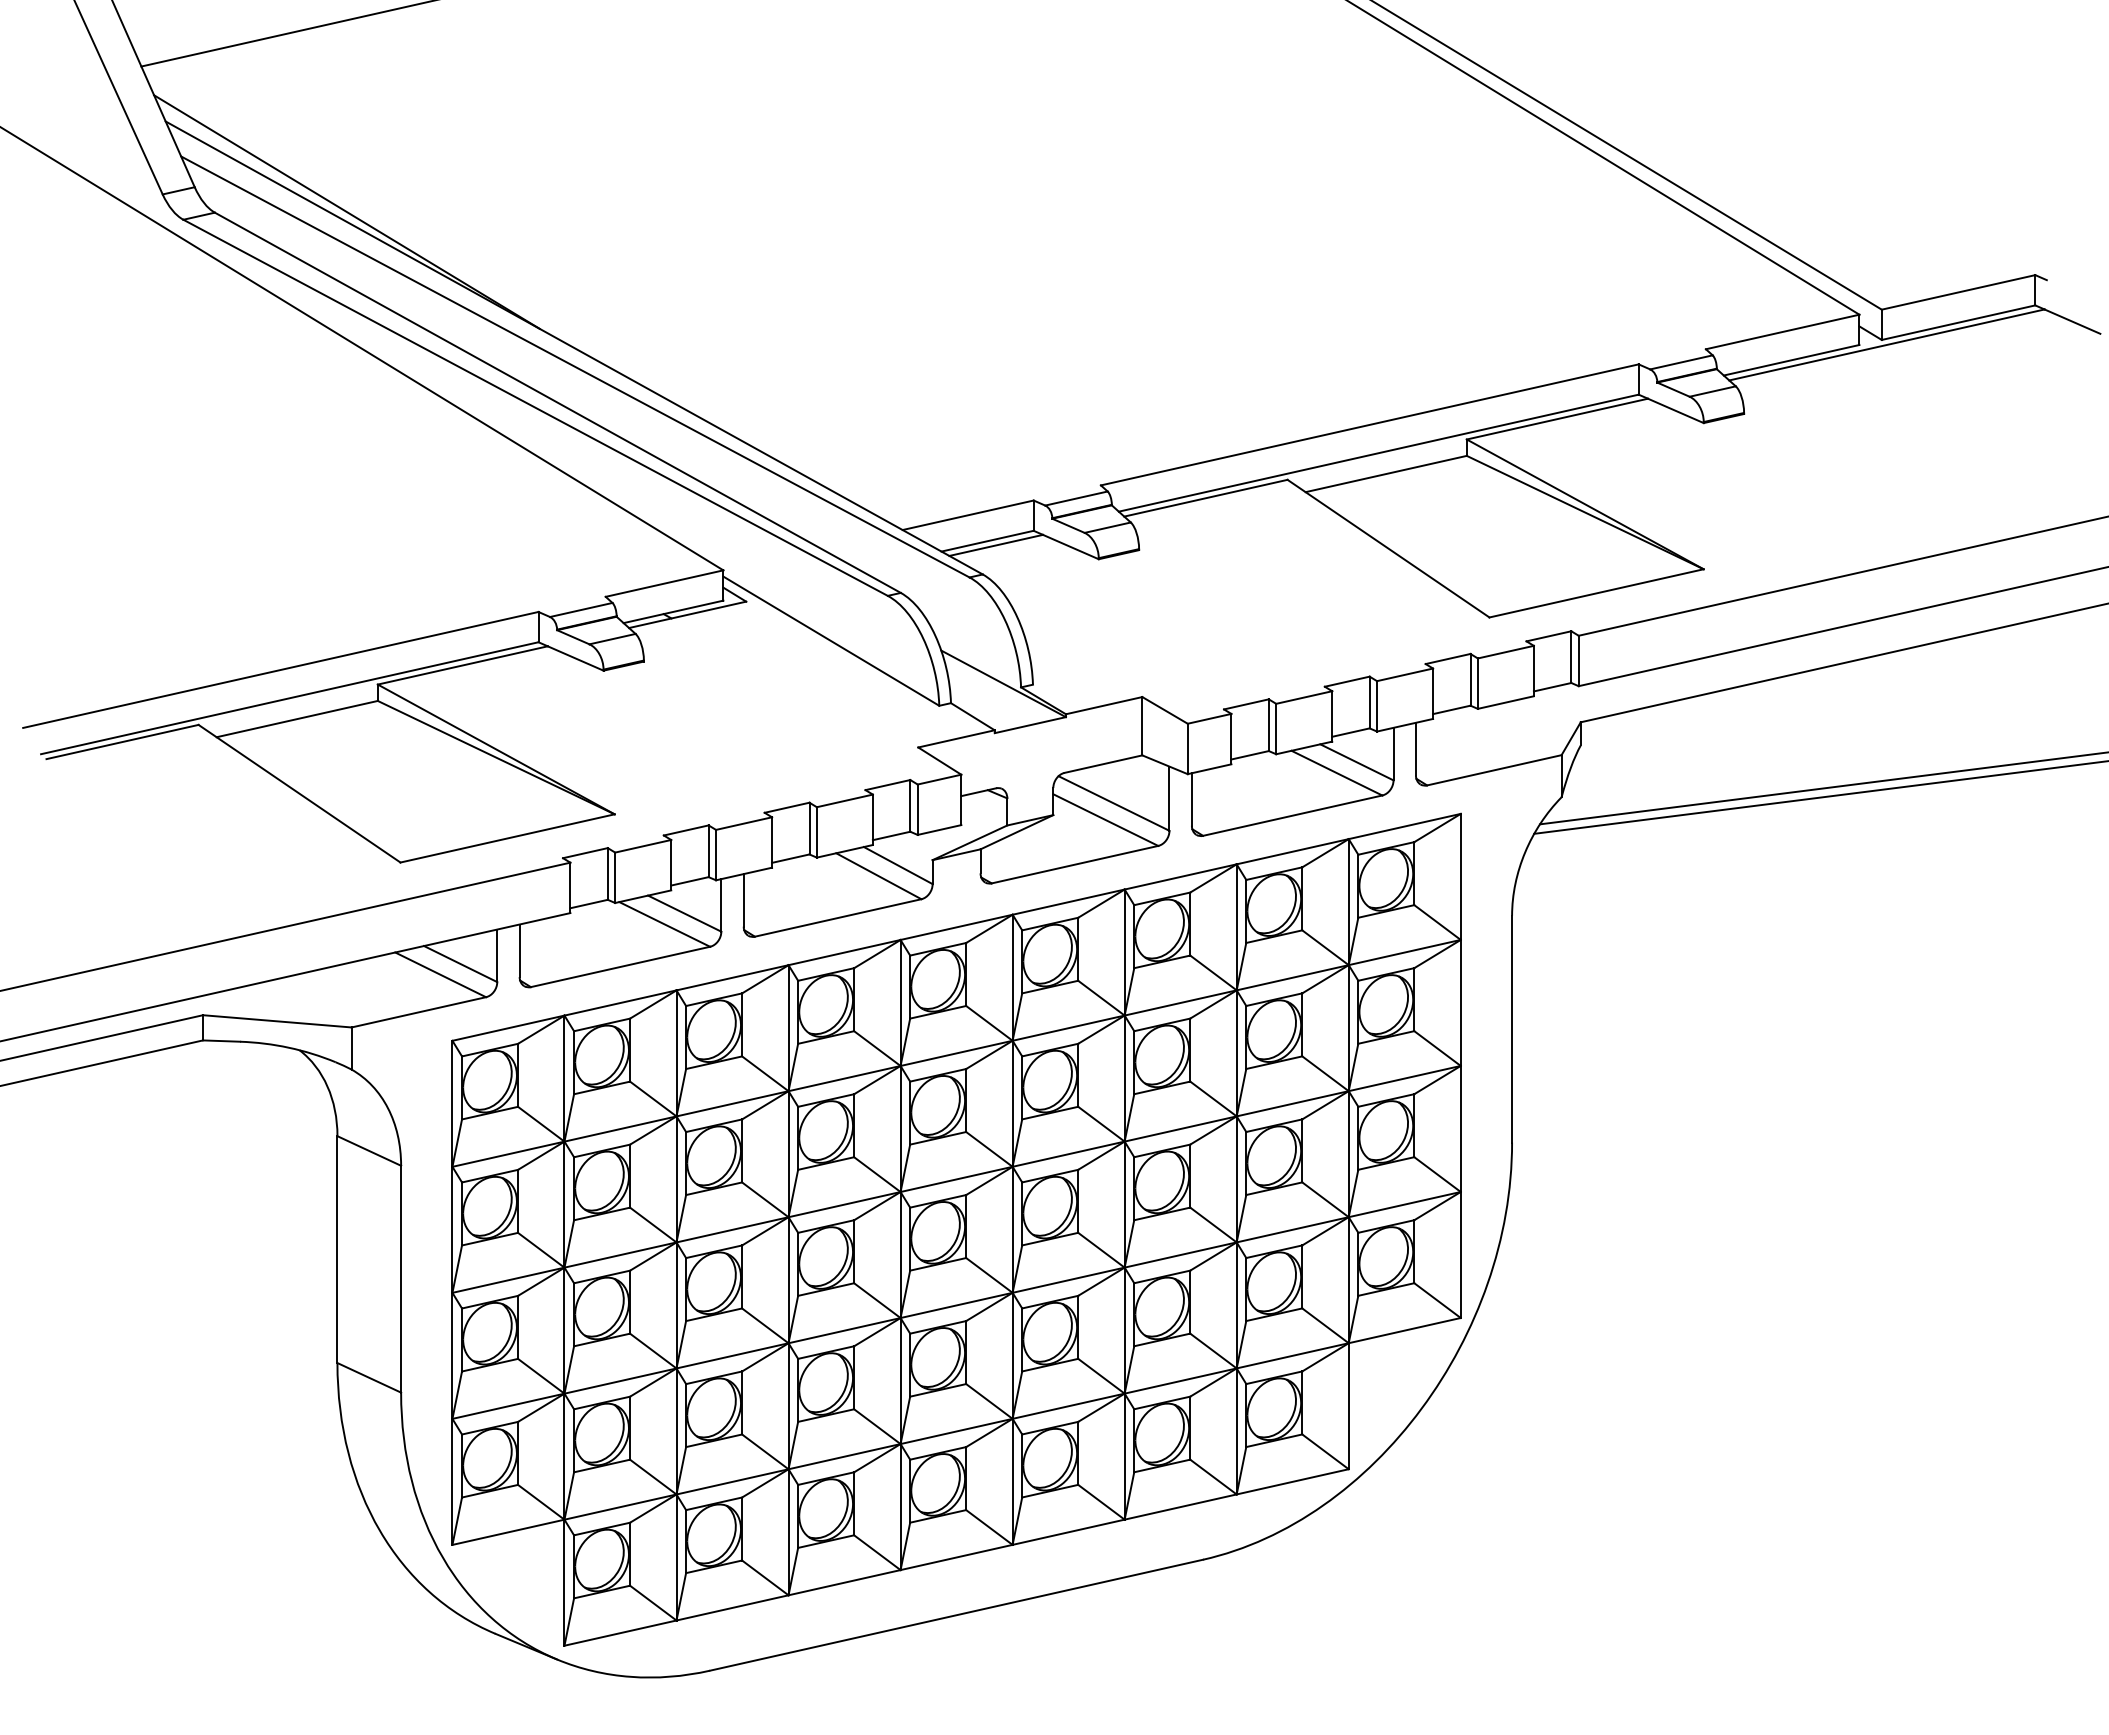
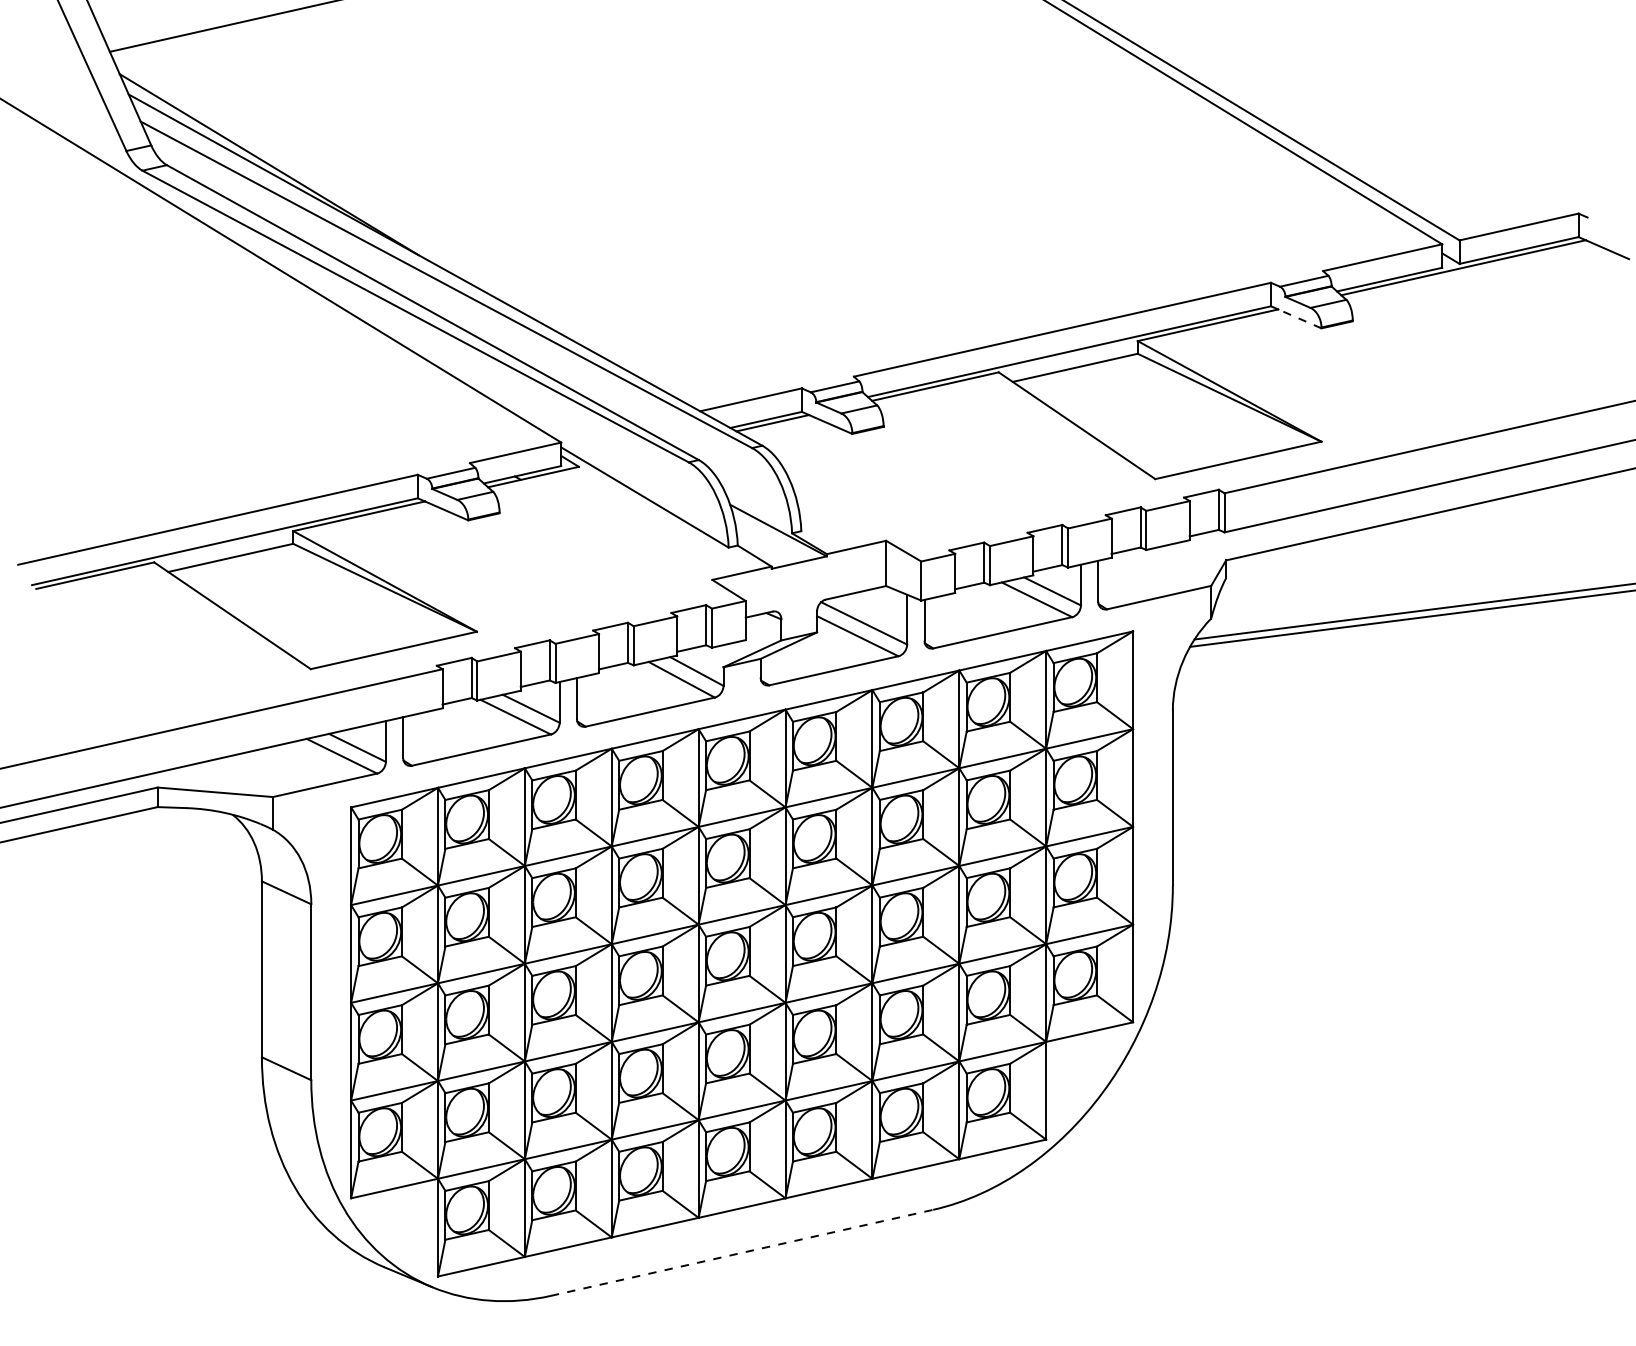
line: (1675, 410) -> (1299, 318), solid -> dashed
line: (956, 1615) -> (742, 1253), solid -> dashed

